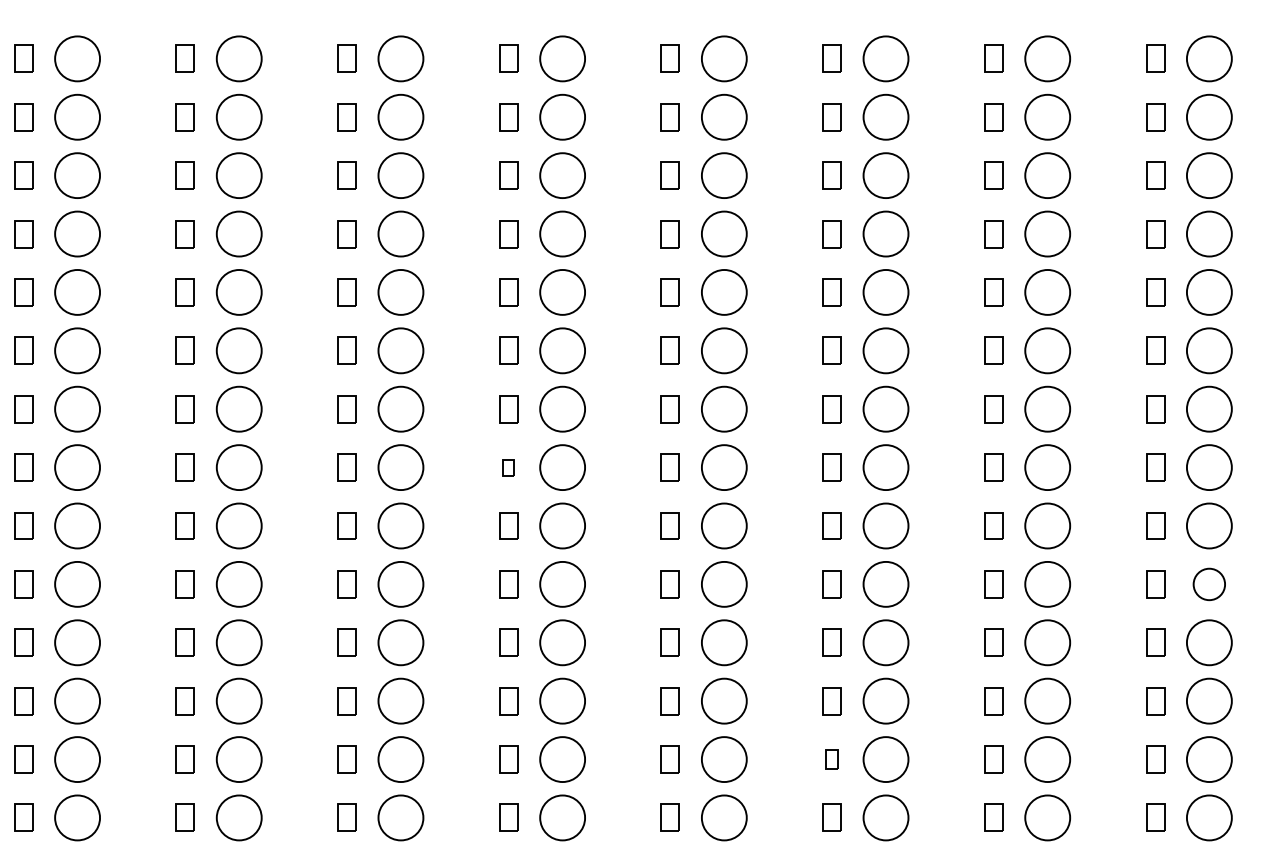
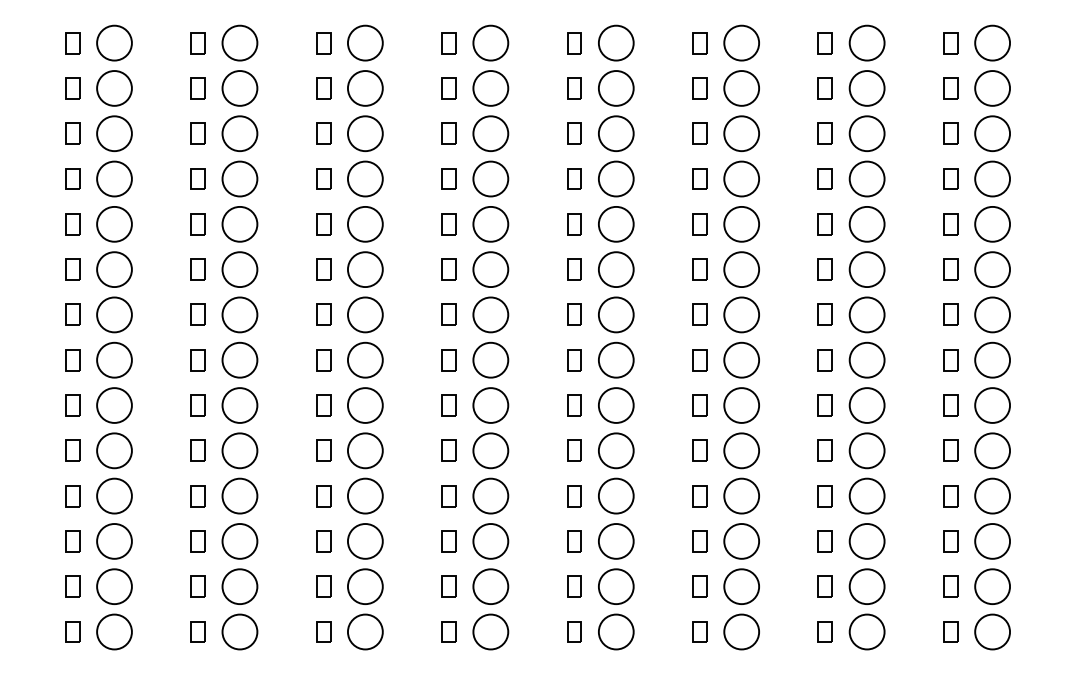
part: (508, 467) -> (448, 360), size x1.67
circle: (1209, 583) -> (992, 450), size x1.43
part: (831, 759) -> (699, 586), size x1.43

